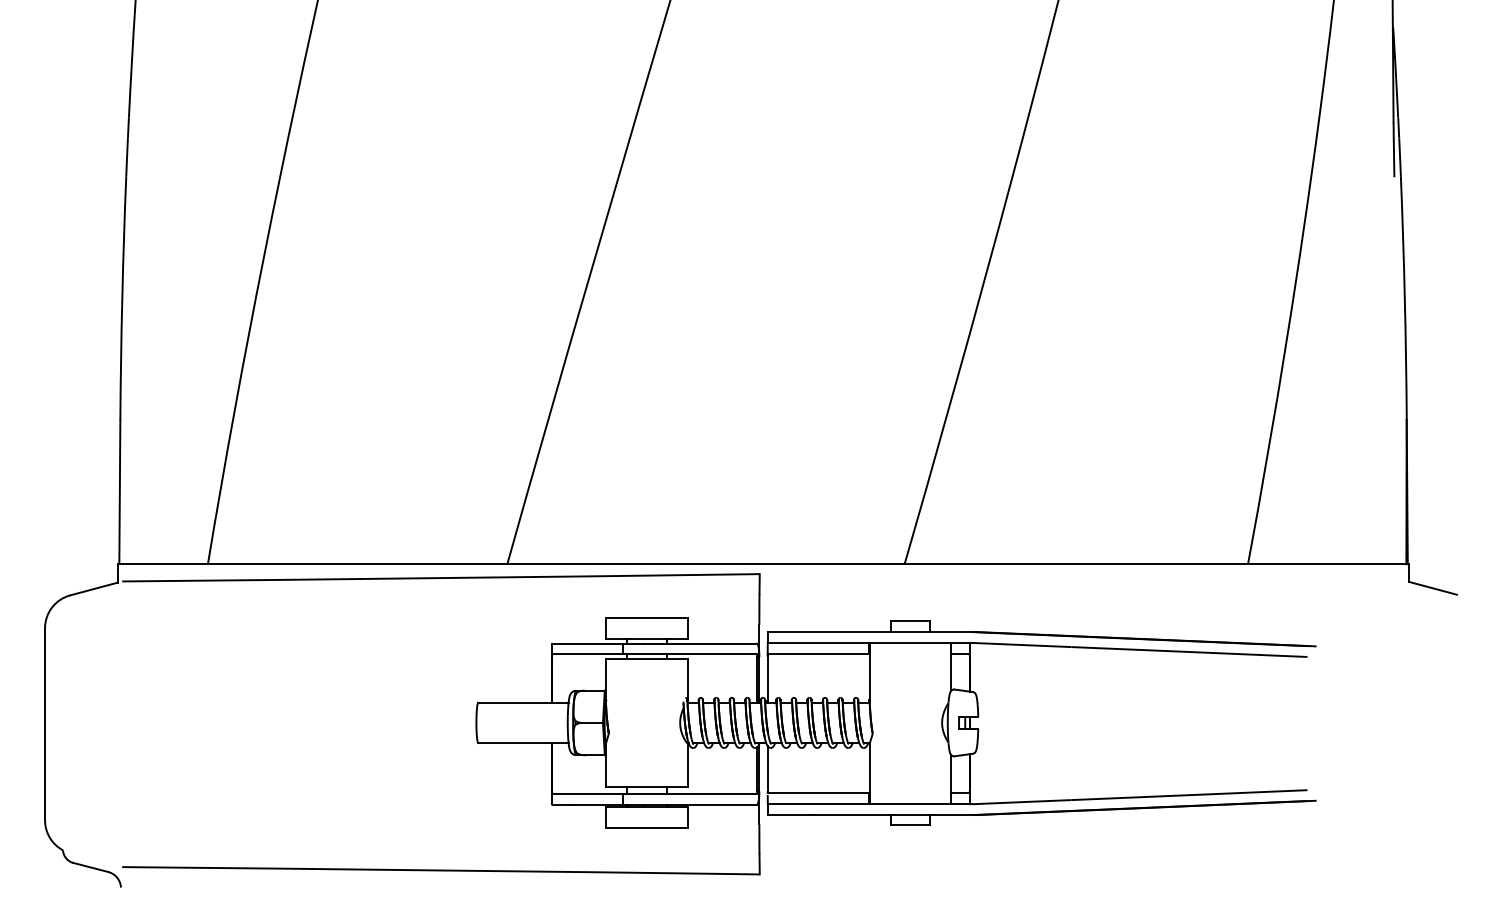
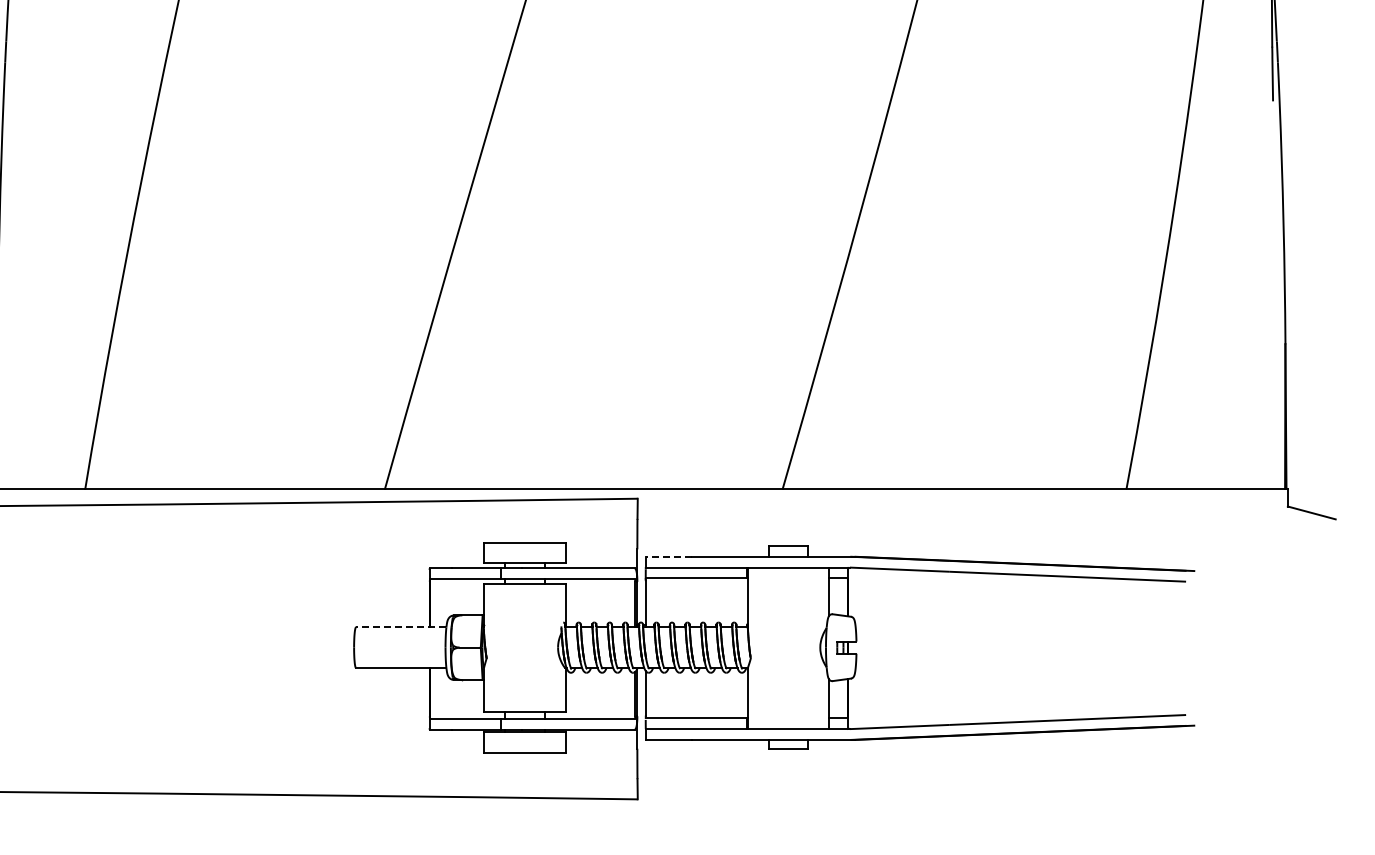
line: (790, 632) -> (668, 557), solid -> dashed
line: (523, 702) -> (401, 627), solid -> dashed

